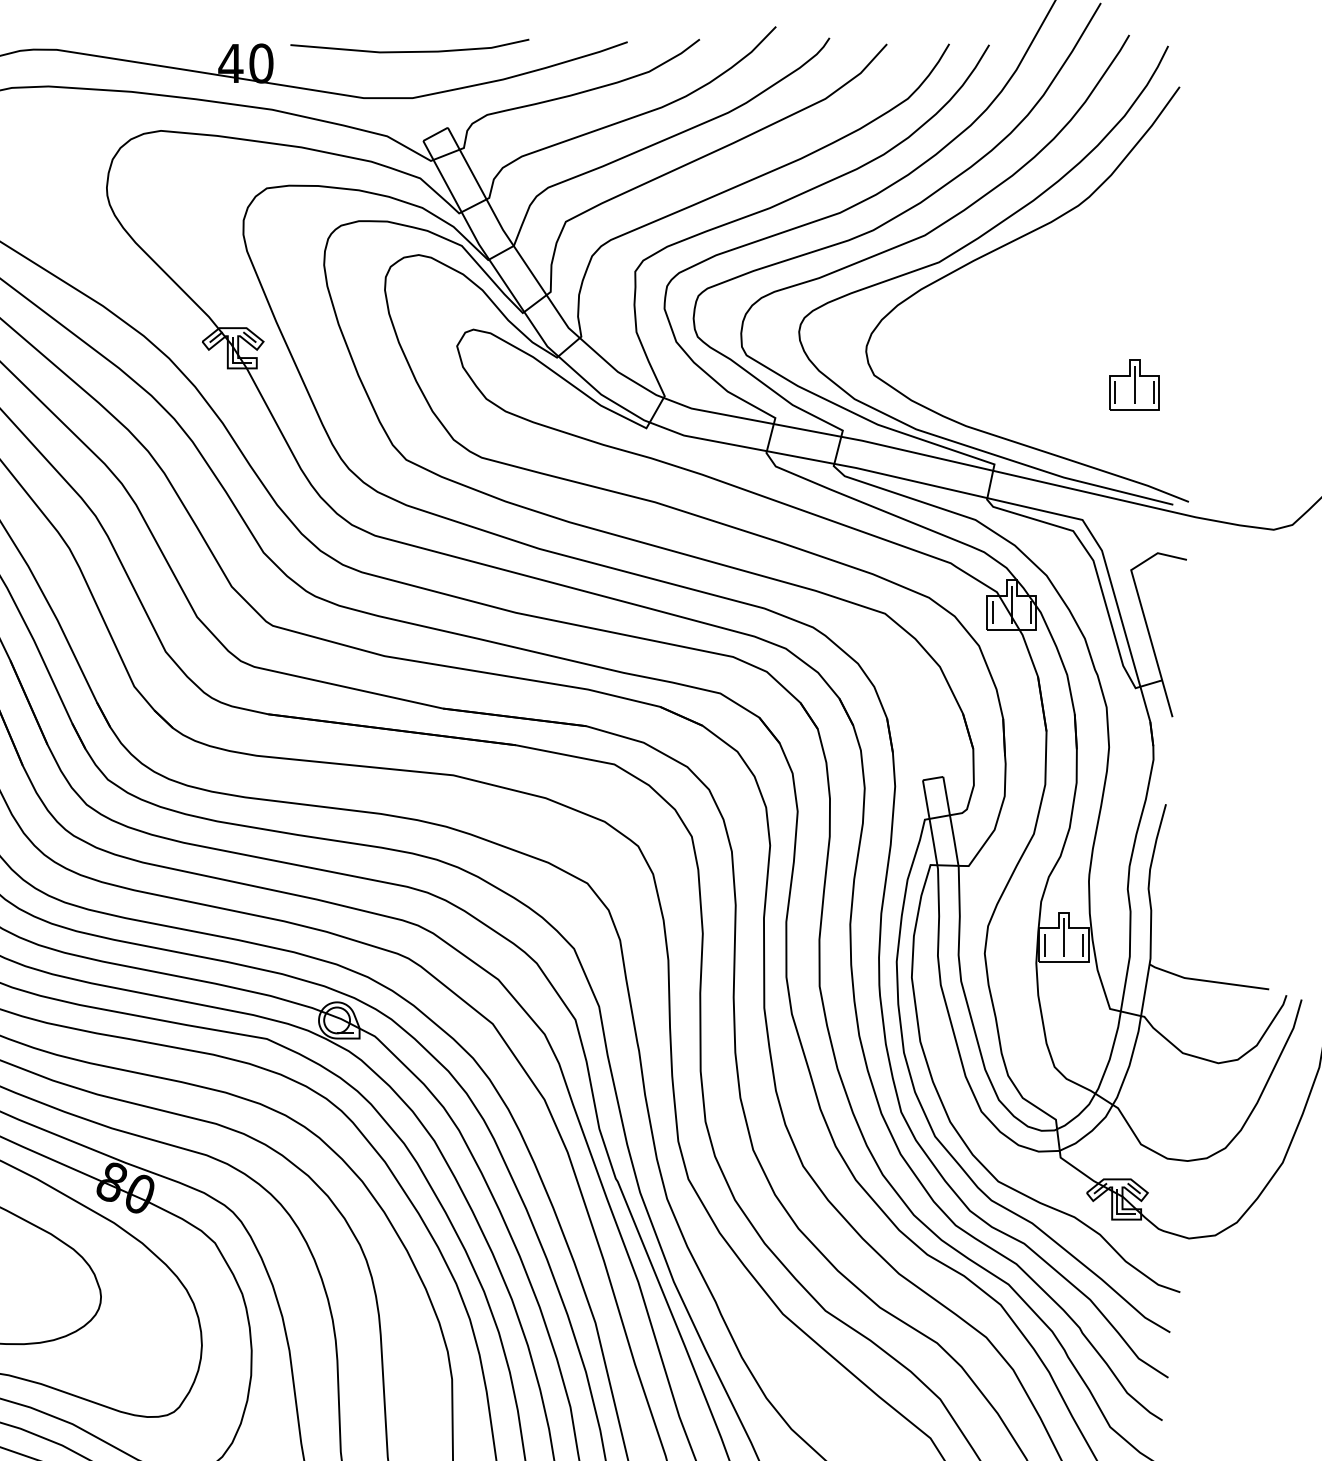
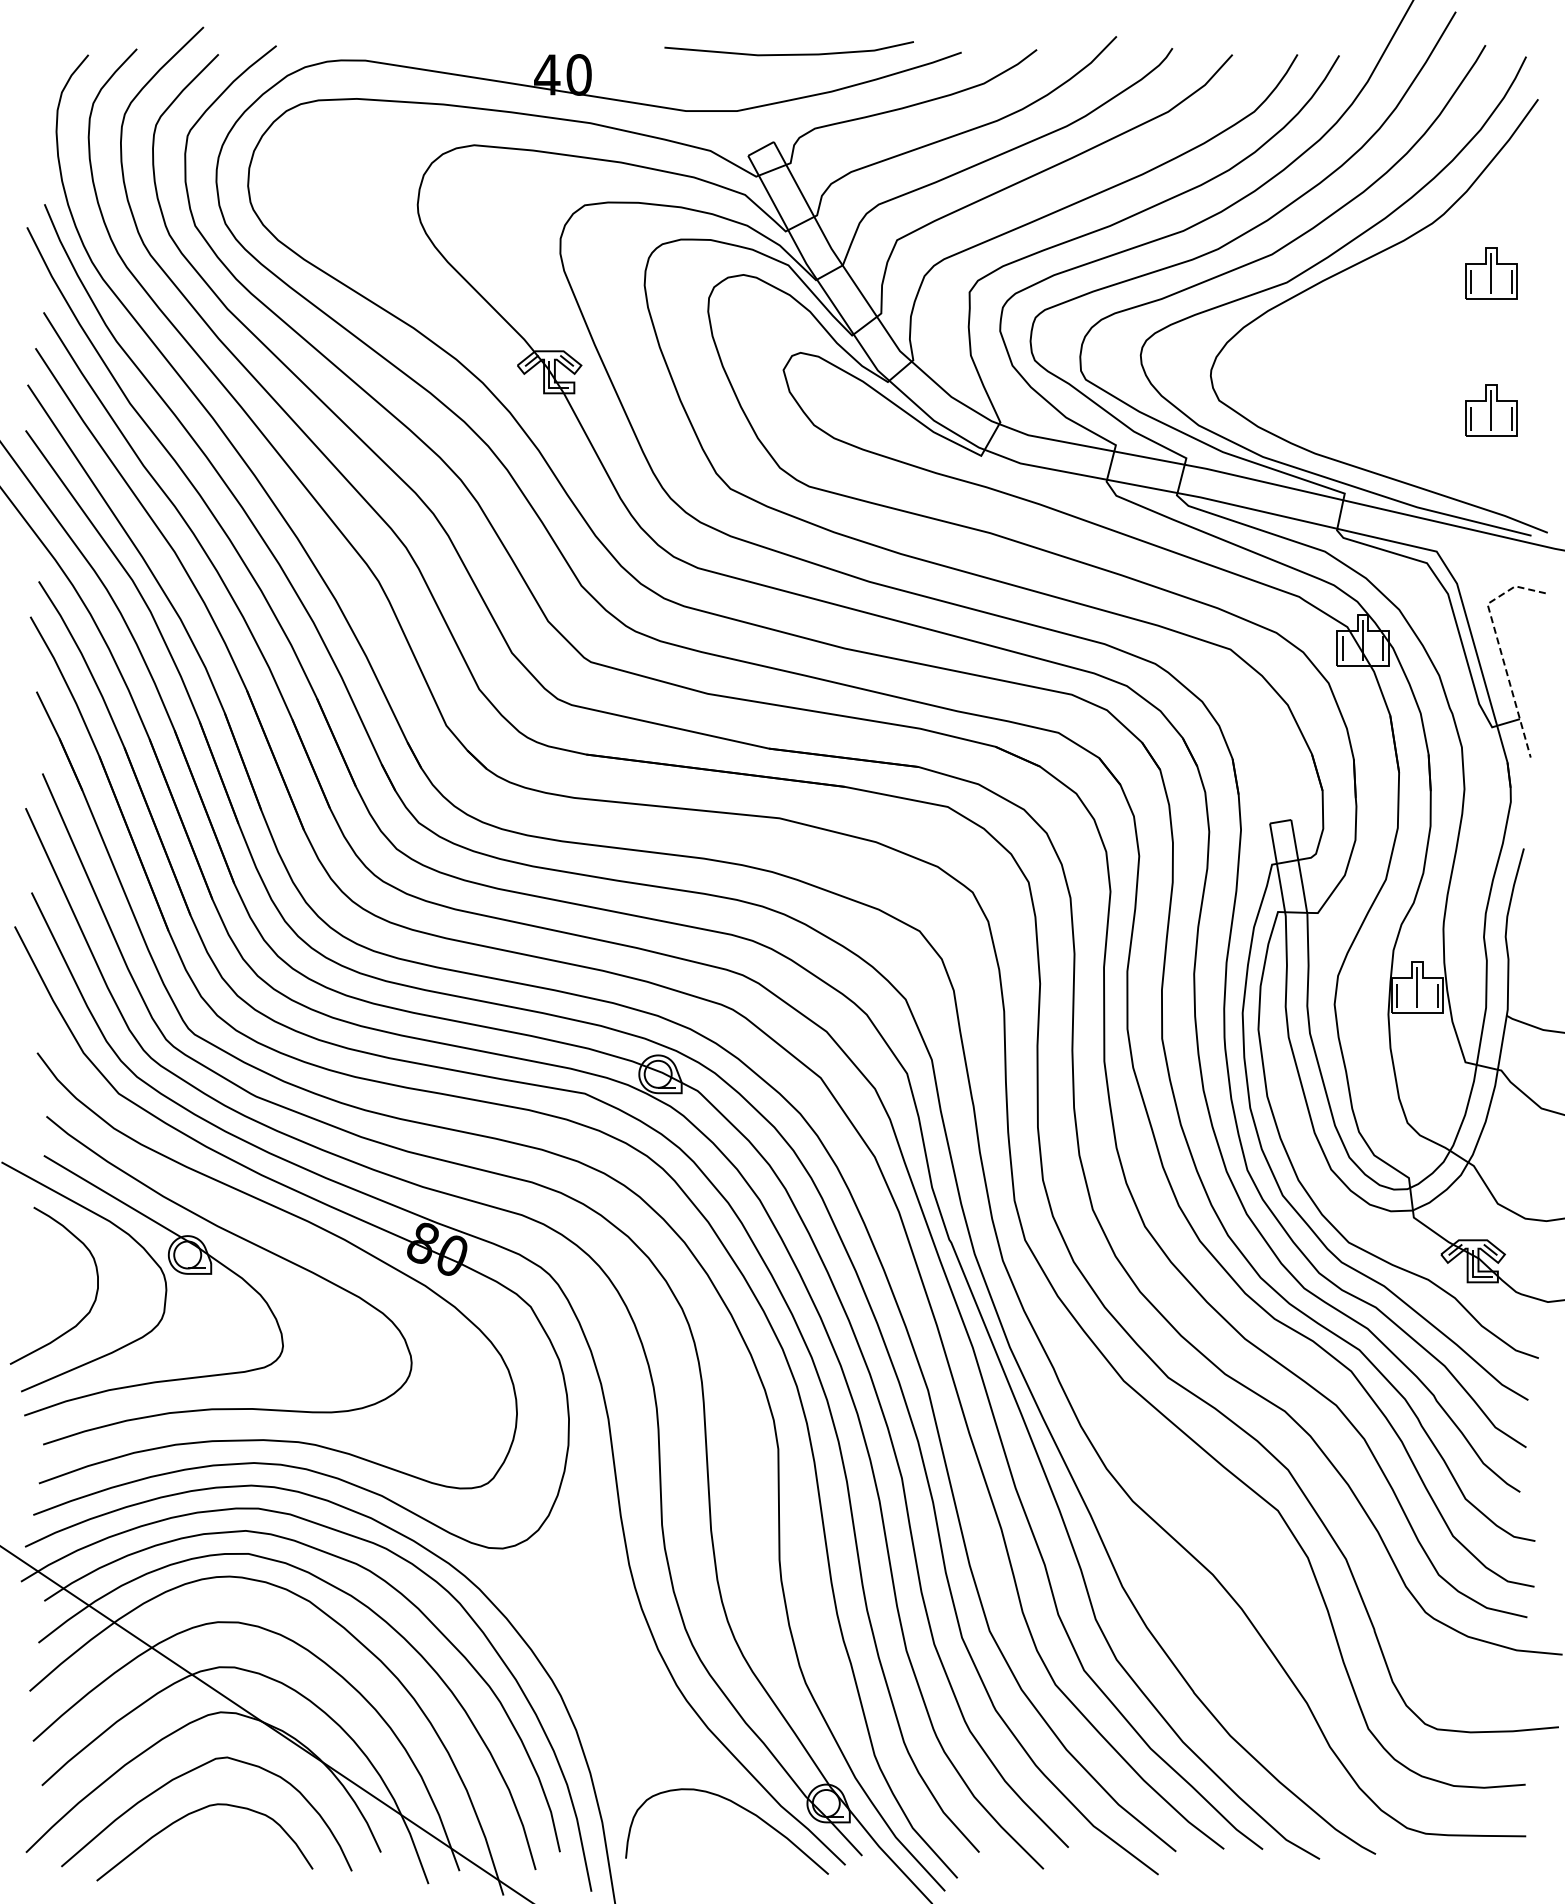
line: (409, 51) -> (788, 54), moved
part: (1134, 253) -> (1491, 273), added
line: (1143, 613) -> (1500, 649), solid -> dashed

